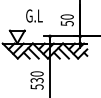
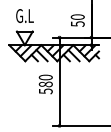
text: (34, 15) -> (24, 15), moved
text: (36, 80) -> (45, 84), 530 -> 580

